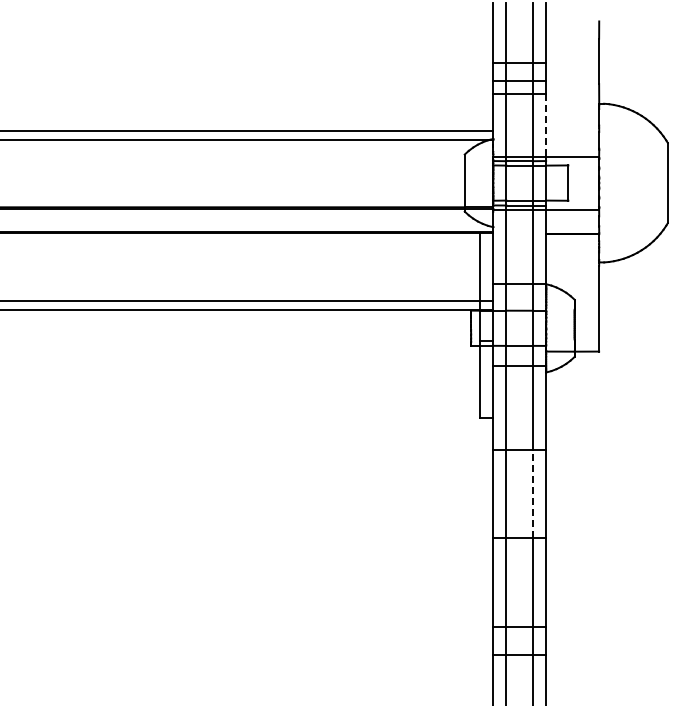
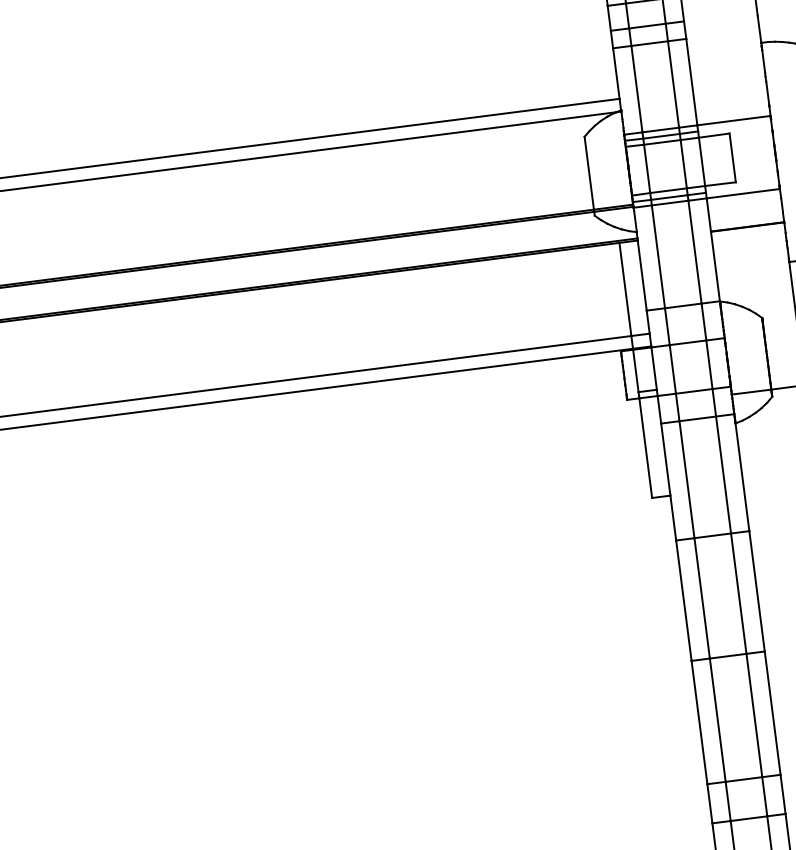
line: (546, 125) -> (692, 82), dashed -> solid
line: (532, 494) -> (738, 594), dashed -> solid

